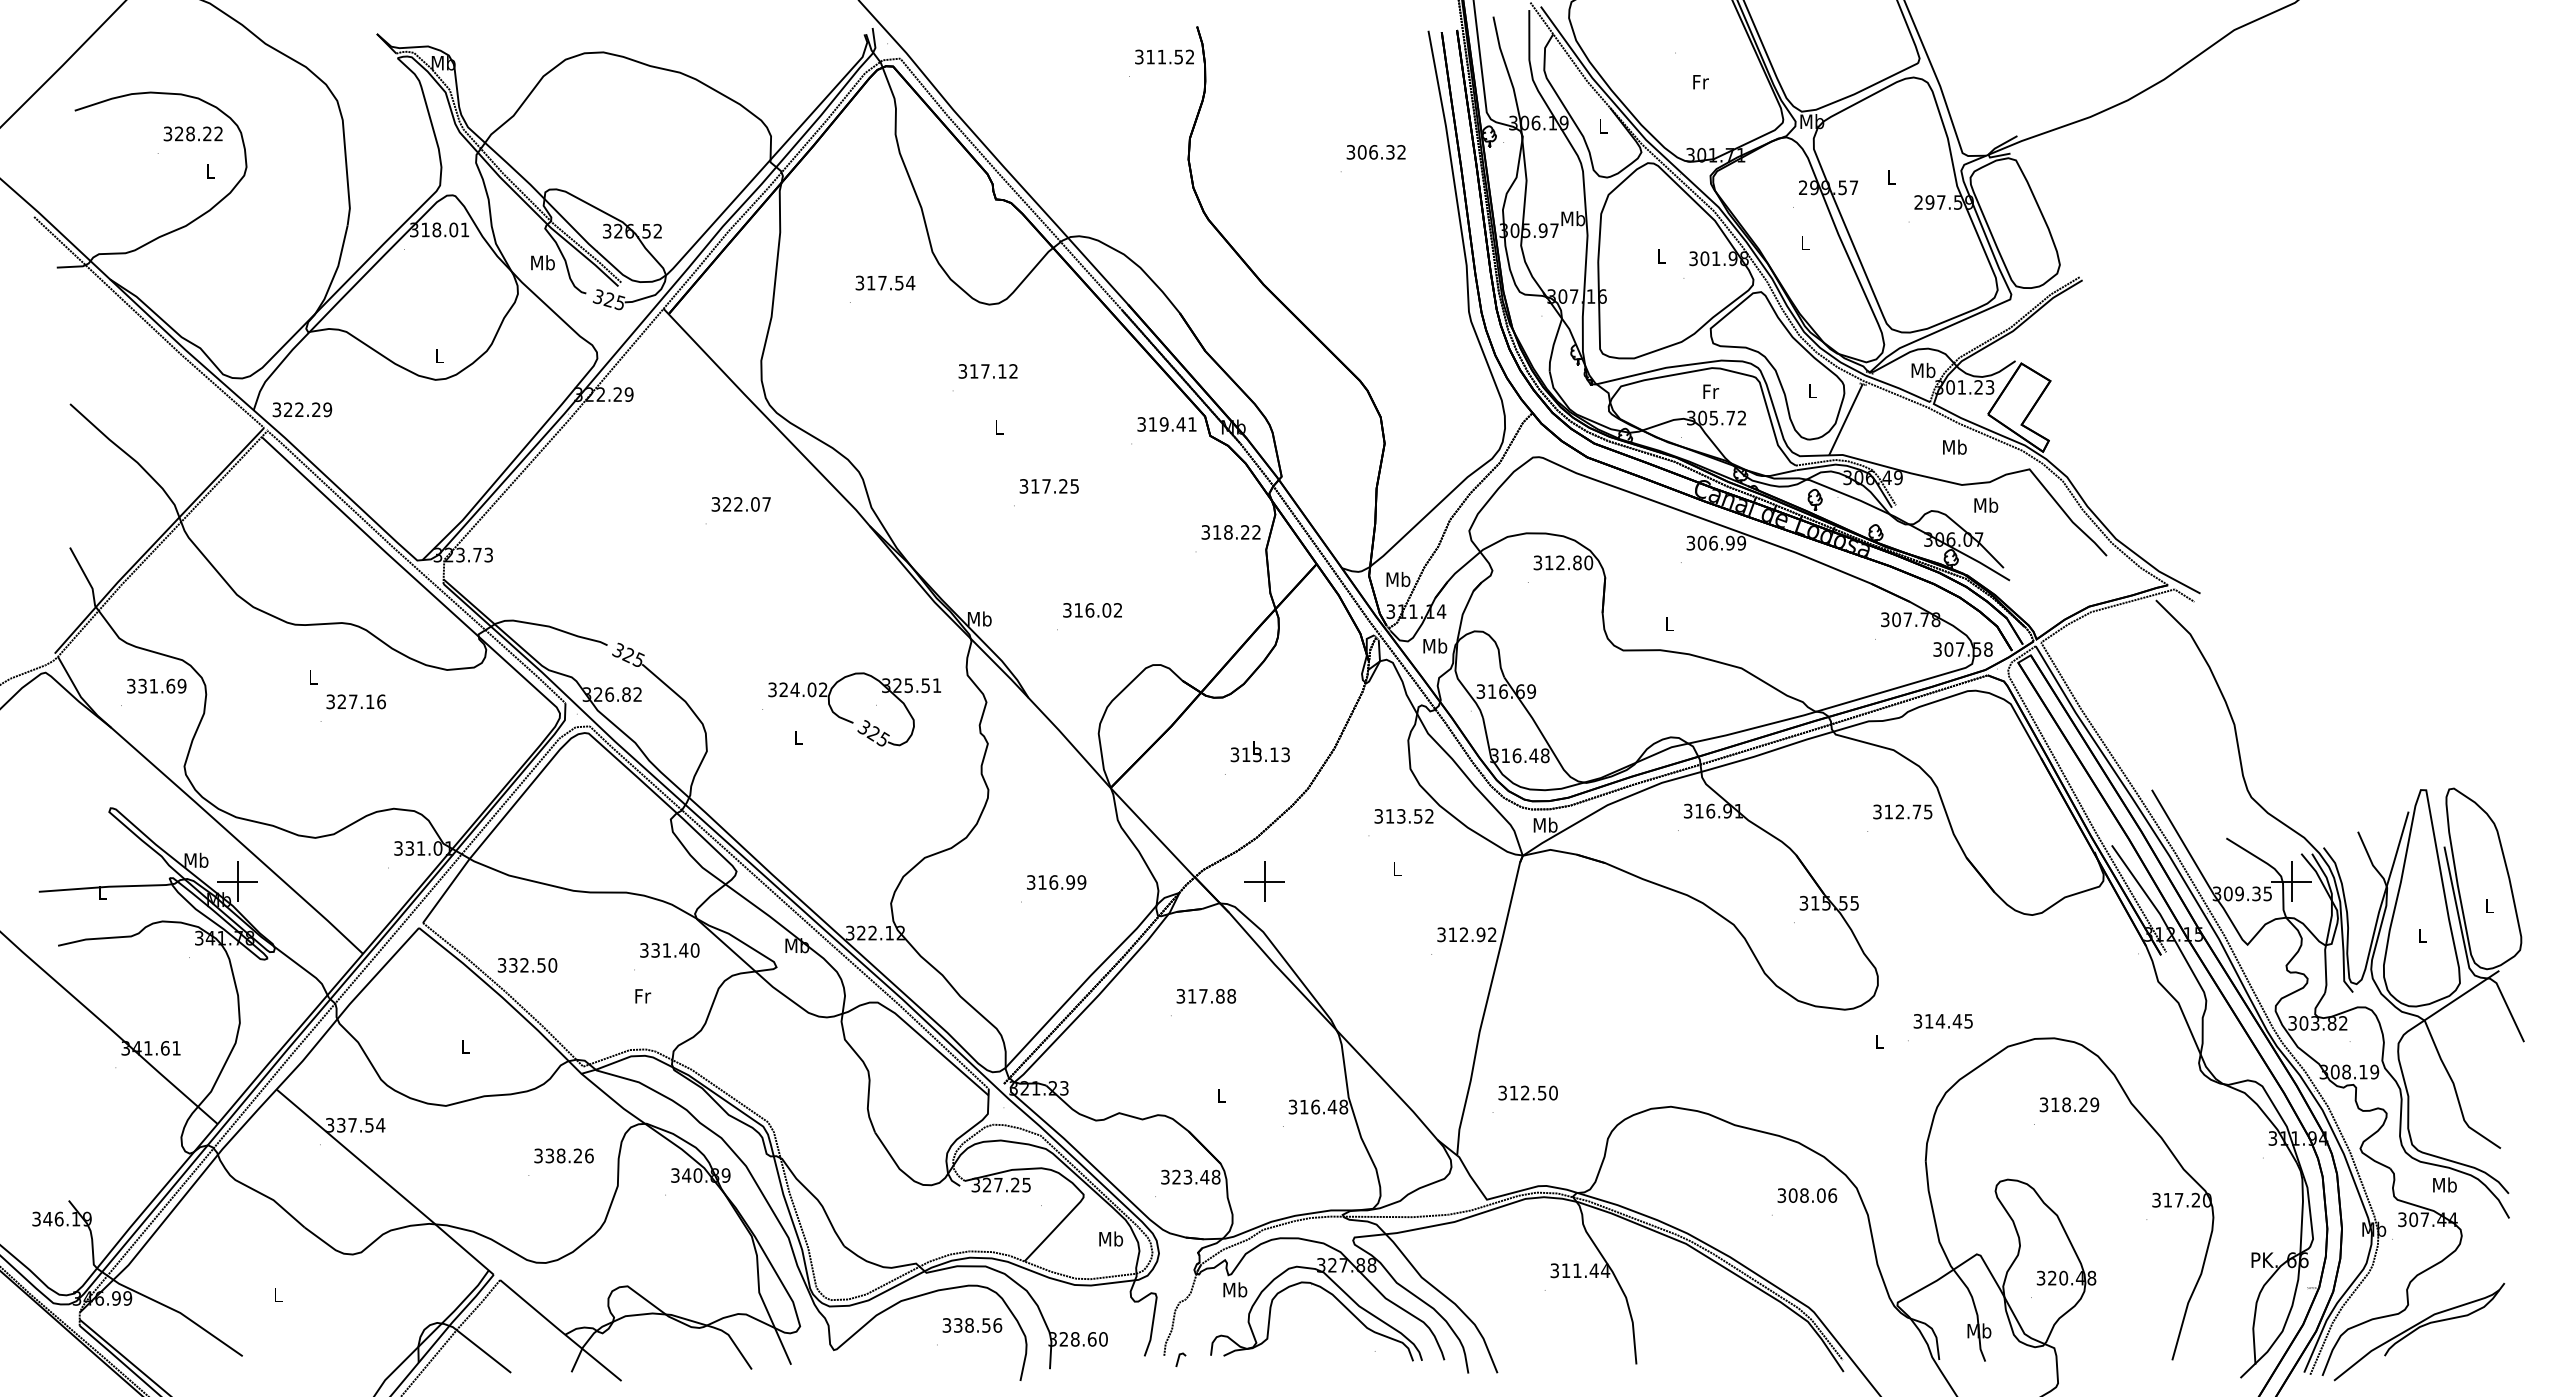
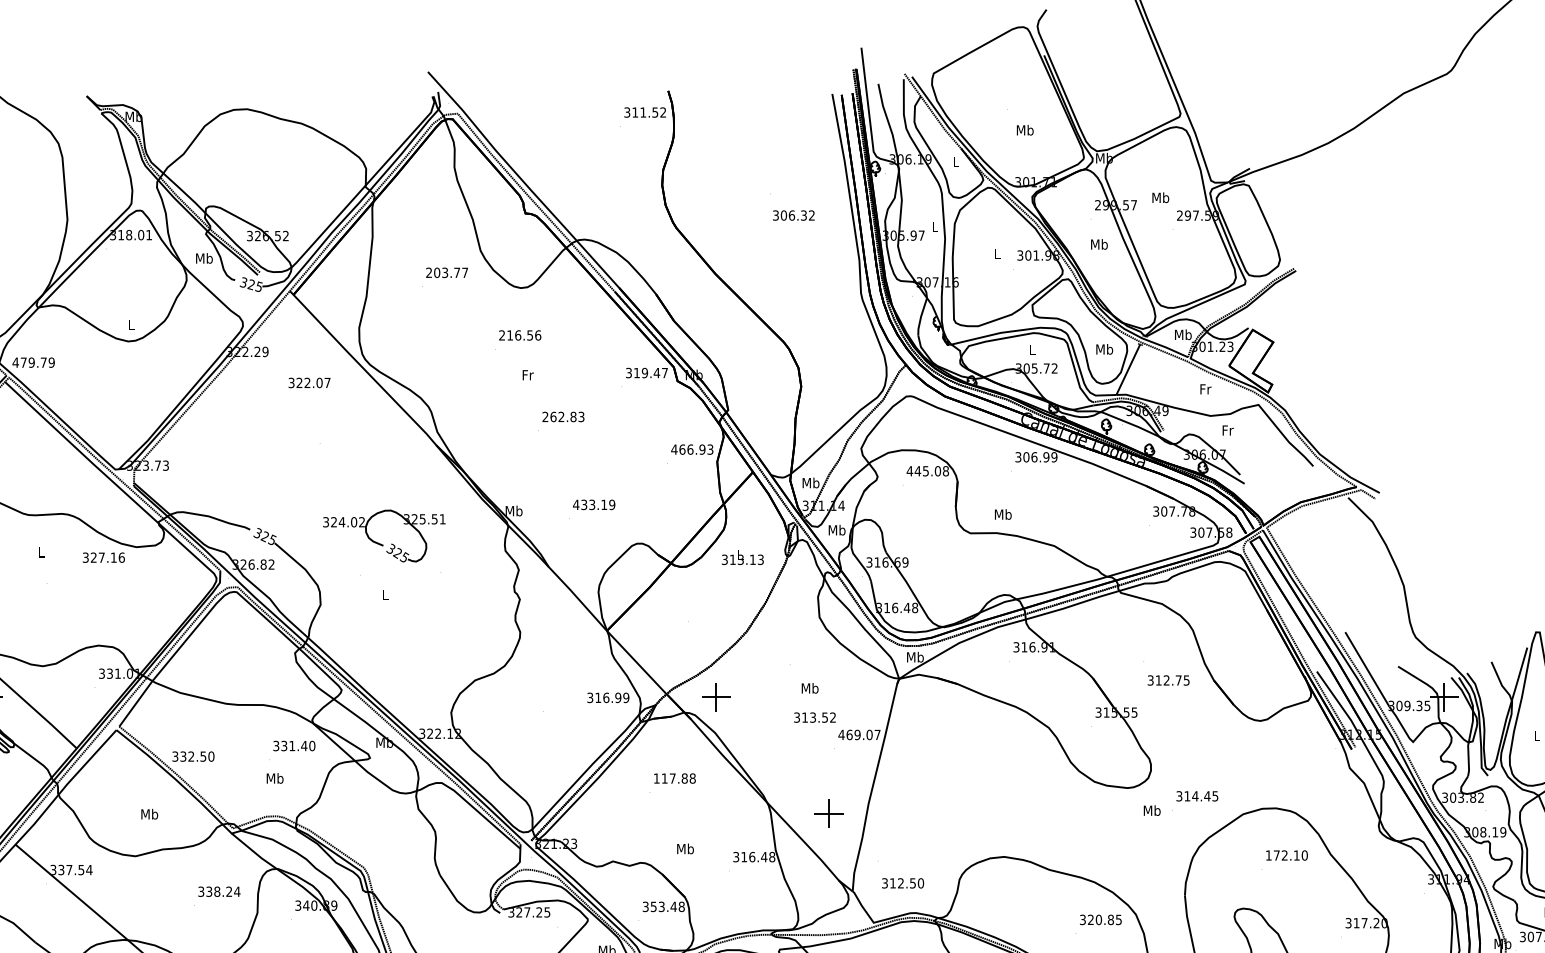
text: (1700, 81) -> (1025, 129), Fr -> Mb
text: (1375, 152) -> (793, 215), moved
text: (1891, 176) -> (1160, 197), L -> Mb
text: (1573, 218) -> (935, 227), Mb -> L
text: (1805, 242) -> (1099, 244), L -> Mb
text: (885, 282) -> (447, 272), 317.54 -> 203.77
text: (988, 371) -> (520, 335), 317.12 -> 216.56
text: (1812, 390) -> (1104, 348), L -> Mb
text: (1711, 391) -> (1033, 349), Fr -> L
text: (296, 409) -> (29, 362), 322.29 -> 479.79
text: (1192, 424) -> (664, 373), 319.41 -> 319.47
text: (999, 427) -> (528, 375), L -> Fr
text: (1954, 446) -> (1205, 388), Mb -> Fr
text: (1048, 486) -> (562, 417), 317.25 -> 262.83
text: (740, 504) -> (309, 383), moved
text: (1986, 504) -> (1228, 429), Mb -> Fr
text: (1230, 532) -> (691, 449), 318.22 -> 466.93
text: (1563, 562) -> (928, 470), 312.80 -> 445.08
text: (1092, 610) -> (594, 504), 316.02 -> 433.19
text: (1669, 623) -> (1003, 514), L -> Mb
text: (355, 701) -> (103, 557), moved
part: (850, 720) -> (381, 543), moved
text: (1259, 751) -> (742, 557), moved
text: (1902, 811) -> (1168, 680), moved
text: (1403, 816) -> (814, 717), moved
text: (1397, 868) -> (810, 687), L -> Mb
text: (1056, 882) -> (608, 697), moved
text: (1466, 934) -> (859, 734), 312.92 -> 469.07
text: (642, 995) -> (274, 777), Fr -> Mb
text: (1180, 996) -> (656, 778), 317.88 -> 117.88
text: (1879, 1041) -> (1152, 810), L -> Mb
part: (1423, 1045) -> (828, 813), added
text: (465, 1046) -> (149, 814), L -> Mb
text: (1527, 1092) -> (902, 882), moved
text: (1221, 1095) -> (685, 848), L -> Mb
text: (2069, 1104) -> (1286, 855), 318.29 -> 172.10
text: (588, 1155) -> (236, 891), 338.26 -> 338.24
text: (1176, 1176) -> (653, 906), 323.48 -> 353.48
text: (1812, 1195) -> (1104, 919), 308.06 -> 320.85

